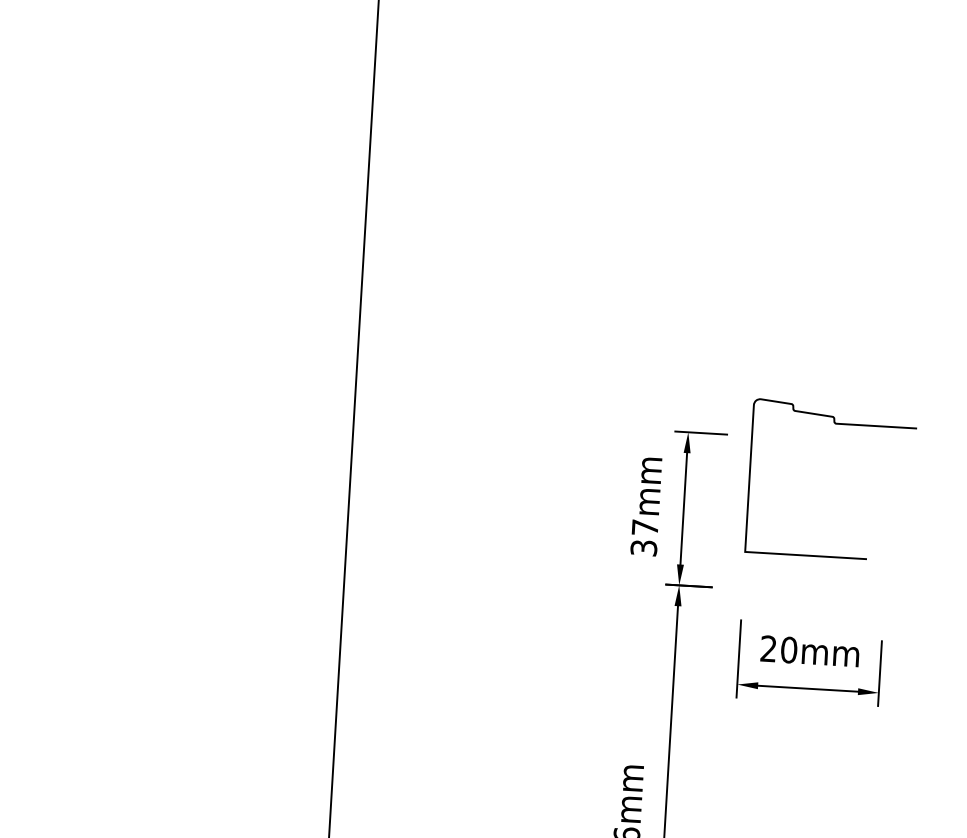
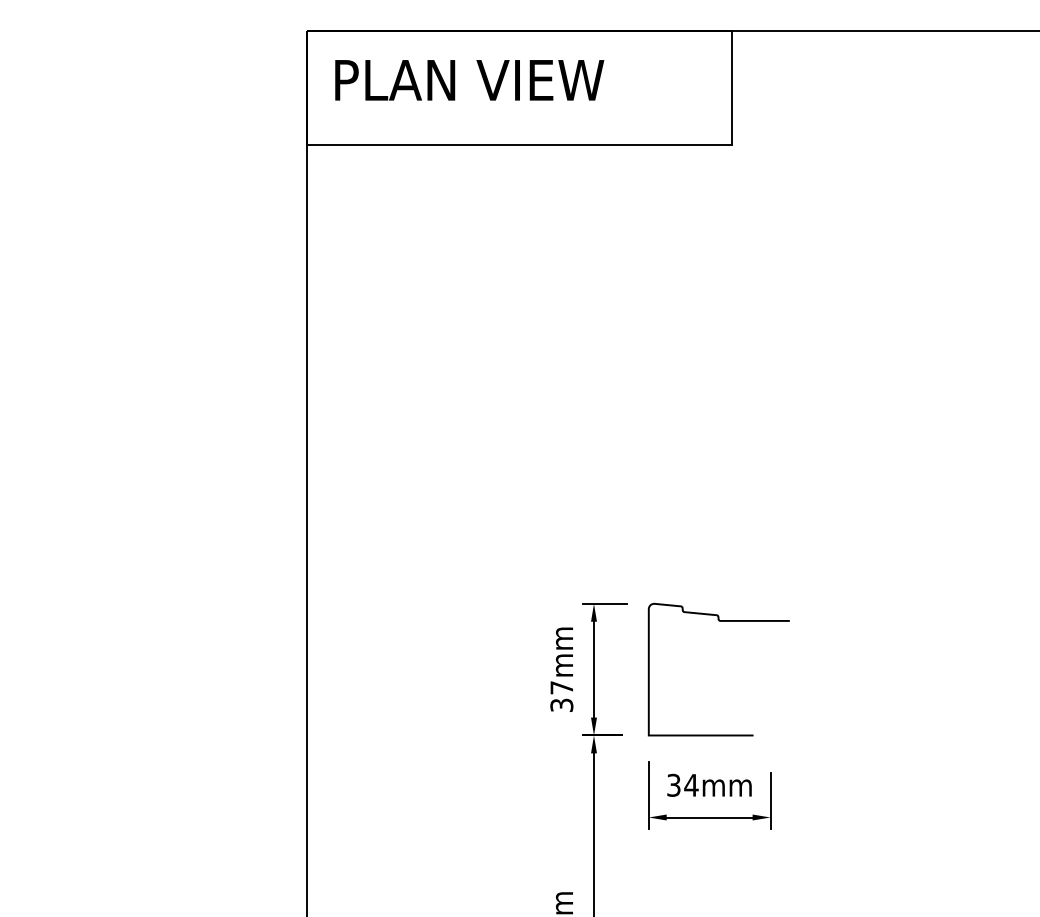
curve: (834, 424) -> (718, 621), moved
text: (778, 648) -> (682, 784), 20mm -> 34mm

